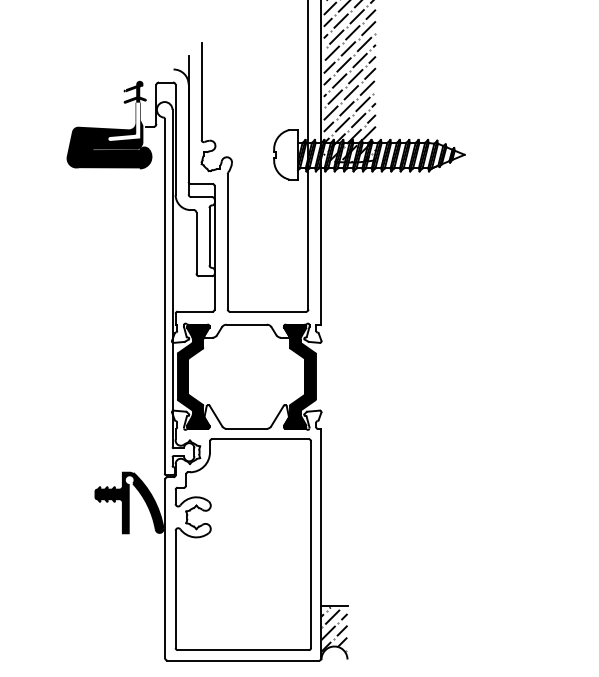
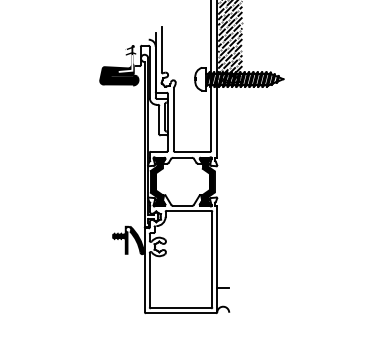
hatch: (335, 628) -> (223, 298), removed

